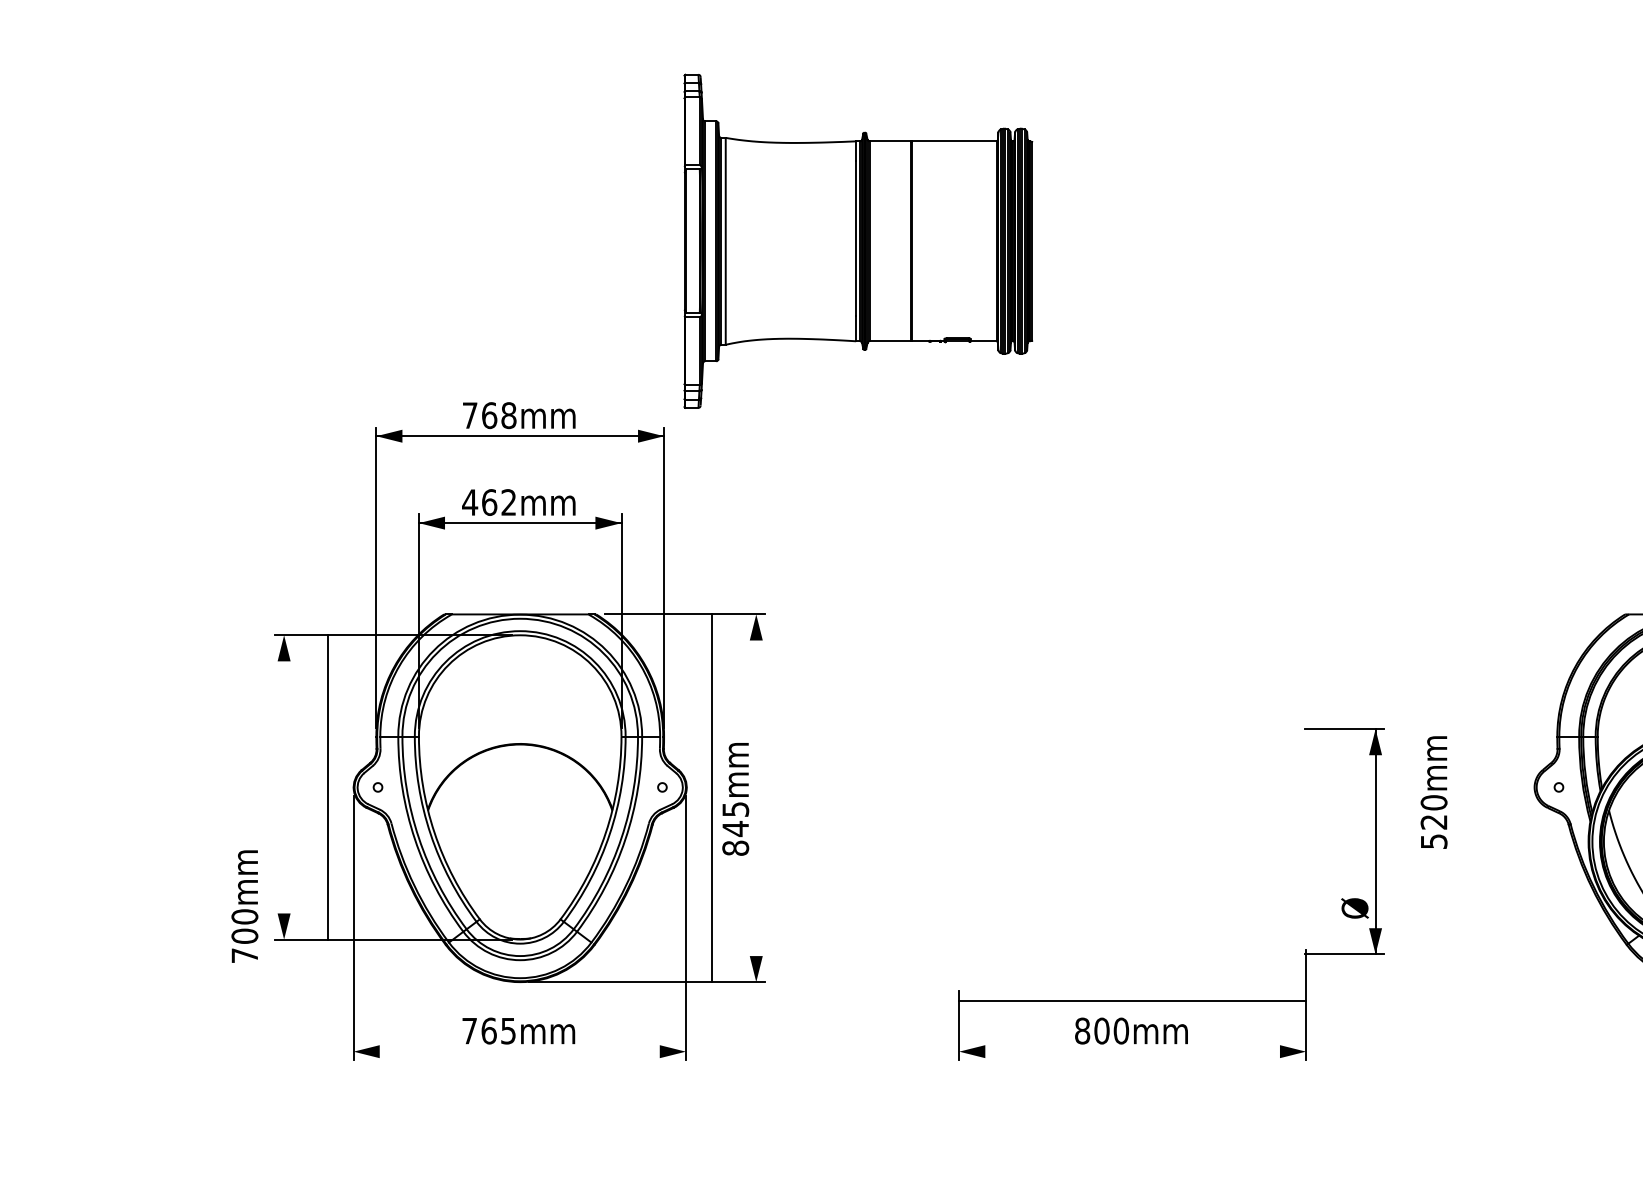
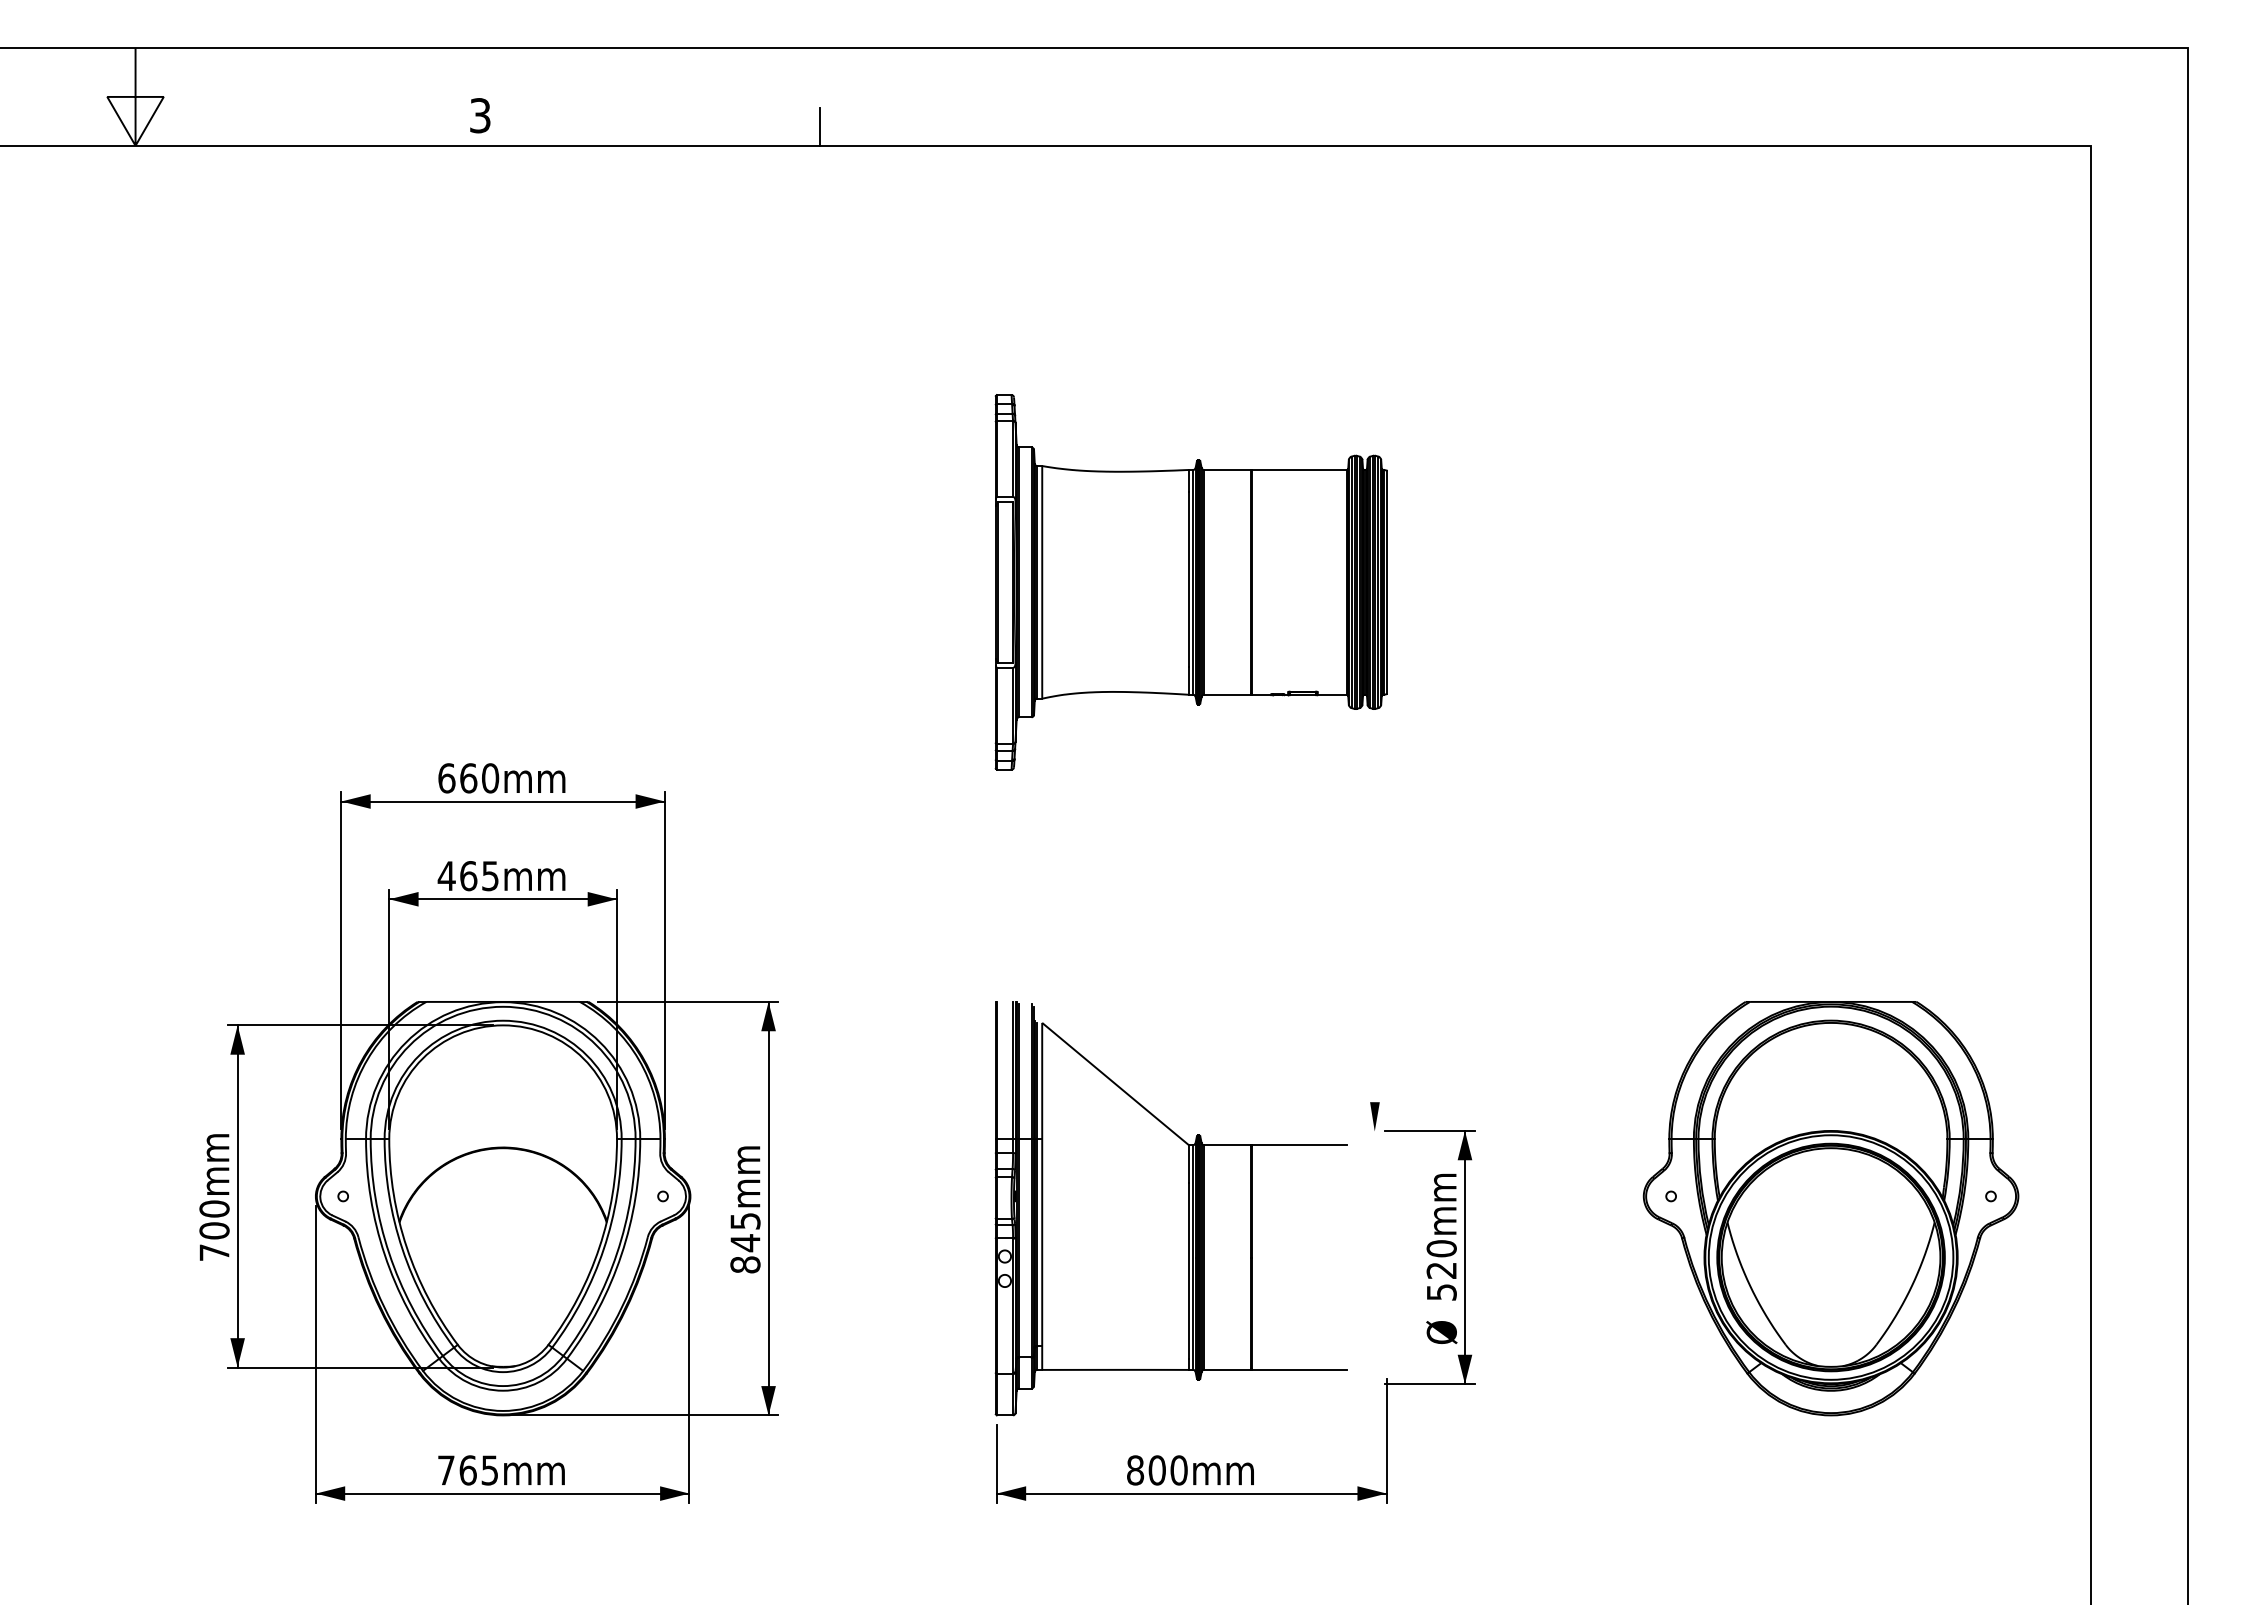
part: (857, 241) -> (1190, 582), moved
text: (489, 415) -> (468, 778), 768mm -> 660mm
text: (508, 502) -> (490, 876), 462mm -> 465mm
part: (1295, 716) -> (1374, 1116), added
line: (327, 787) -> (237, 1196), moved
text: (1433, 792) -> (1441, 1237), moved
line: (711, 798) -> (768, 1208), moved
part: (1113, 798) -> (1170, 1208), added
text: (244, 906) -> (214, 1197), moved
line: (1132, 1000) -> (1191, 1493), moved
line: (519, 1051) -> (502, 1493), added

